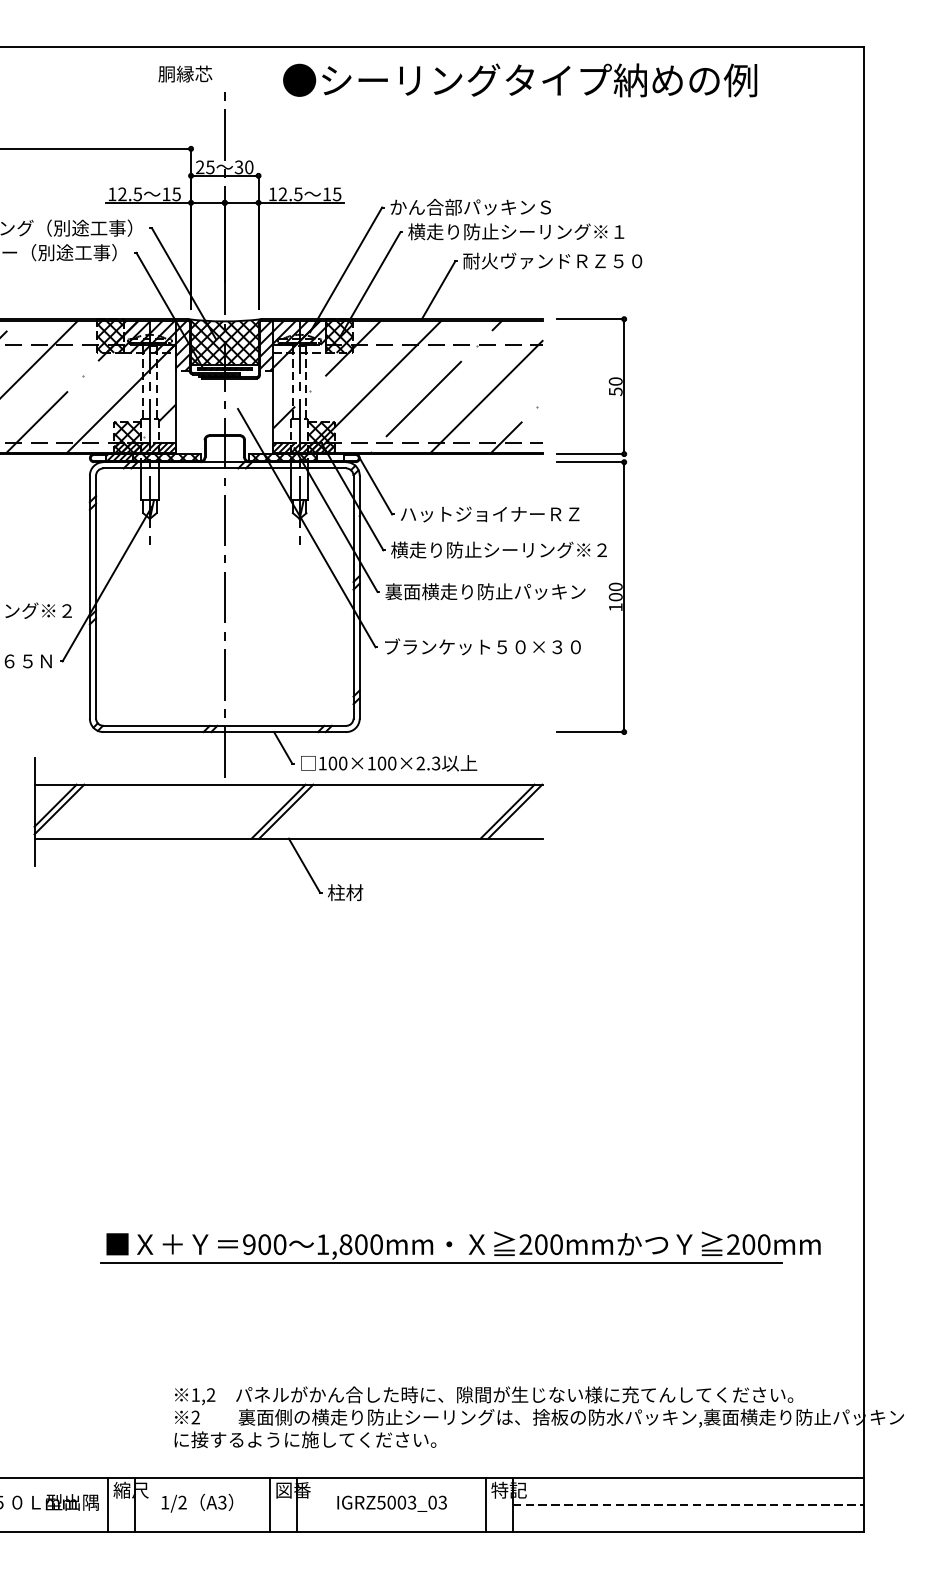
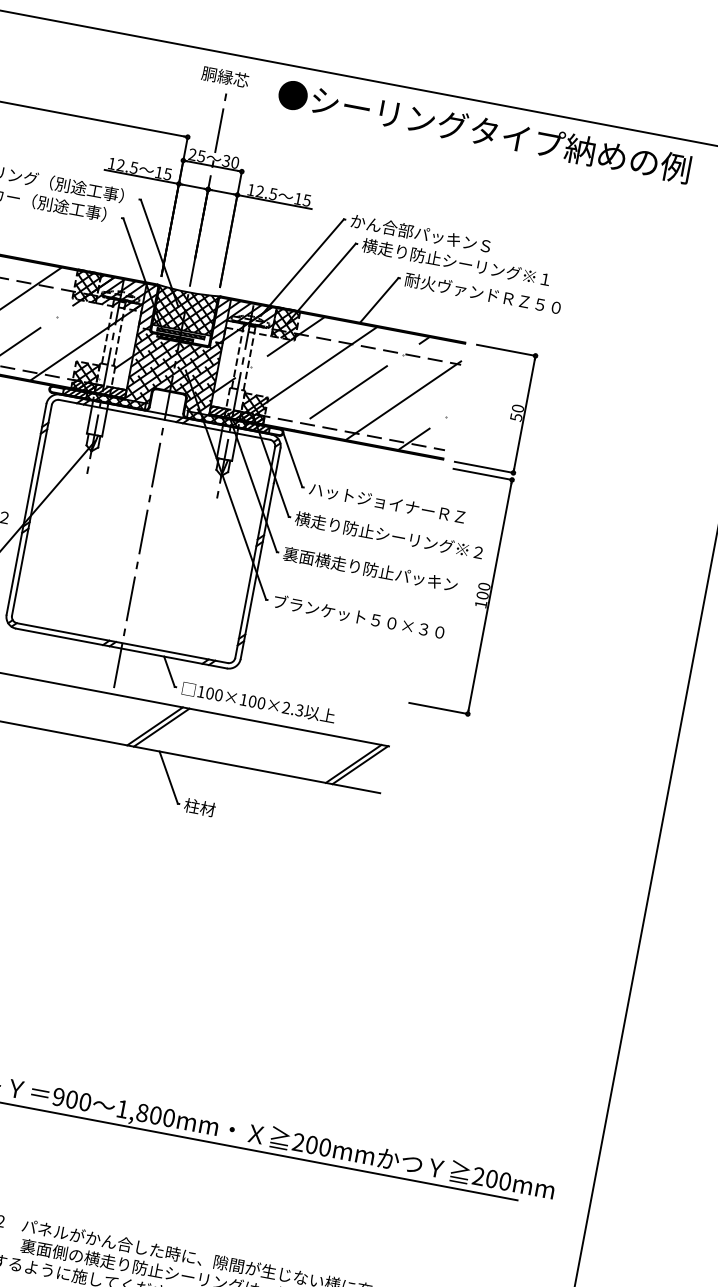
text: (185, 73) -> (225, 76), moved
hatch: (224, 412) -> (173, 371), added
hatch: (329, 457) -> (257, 427), added

